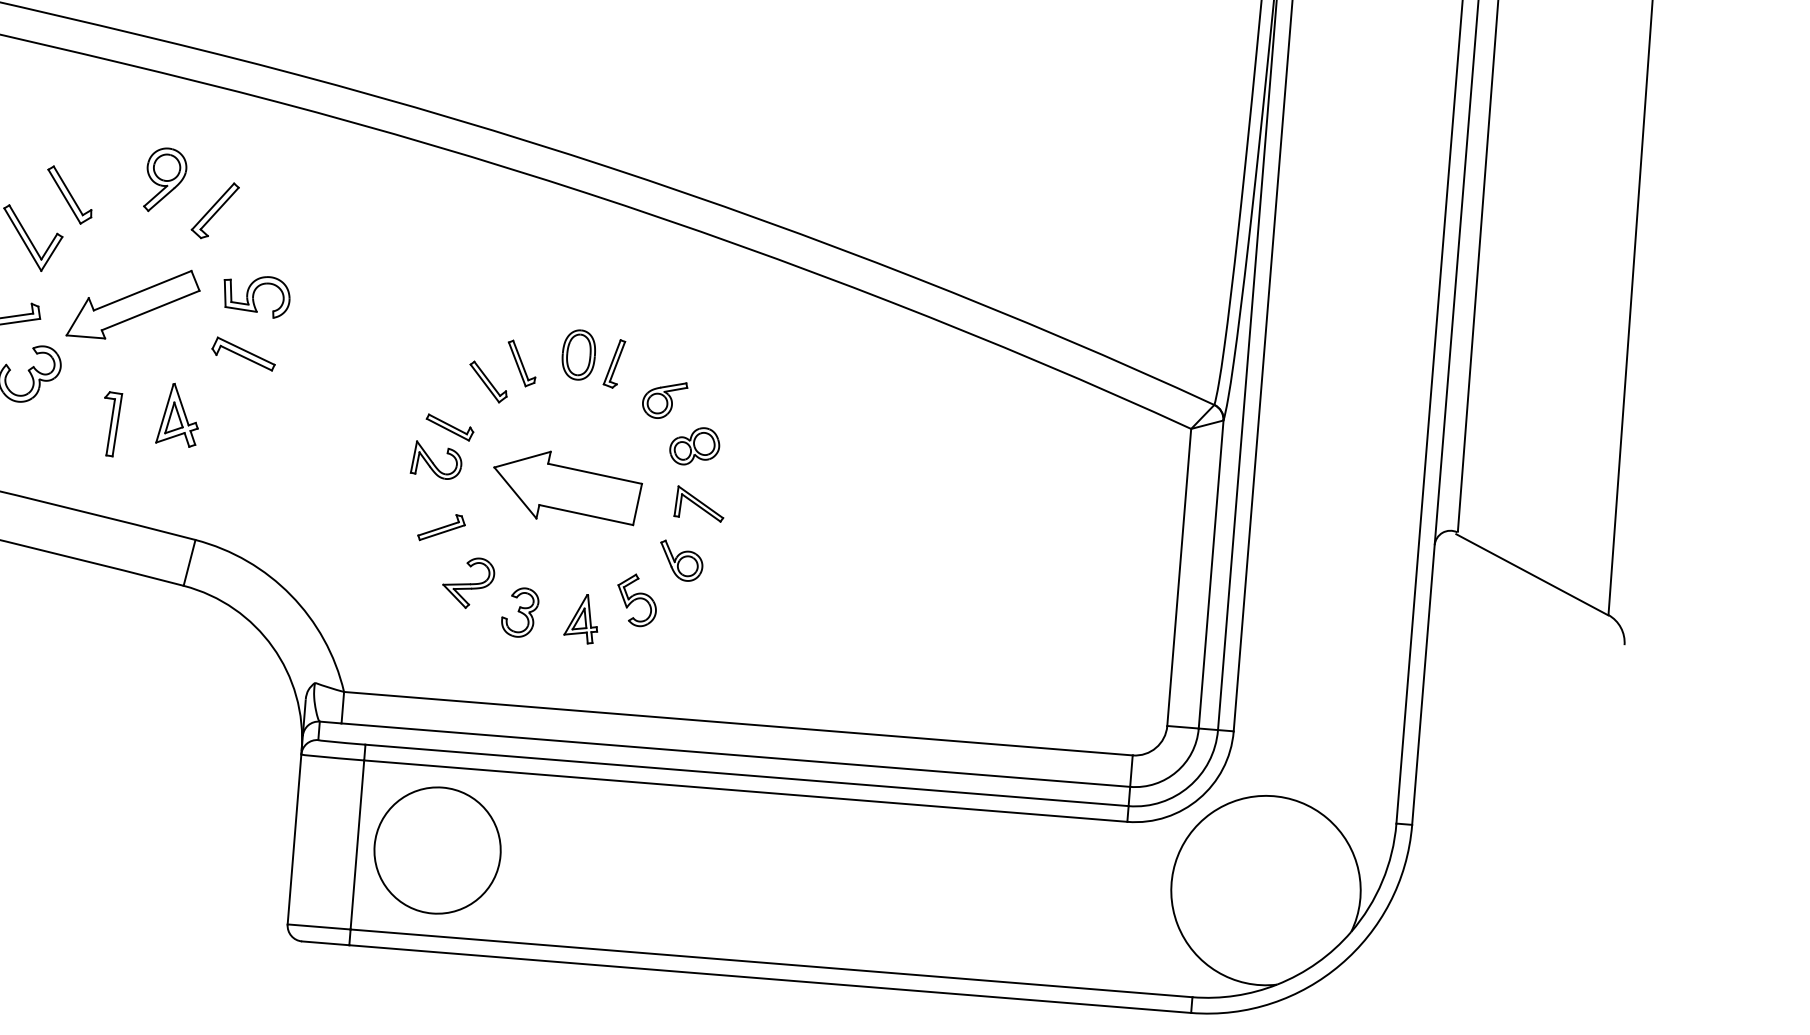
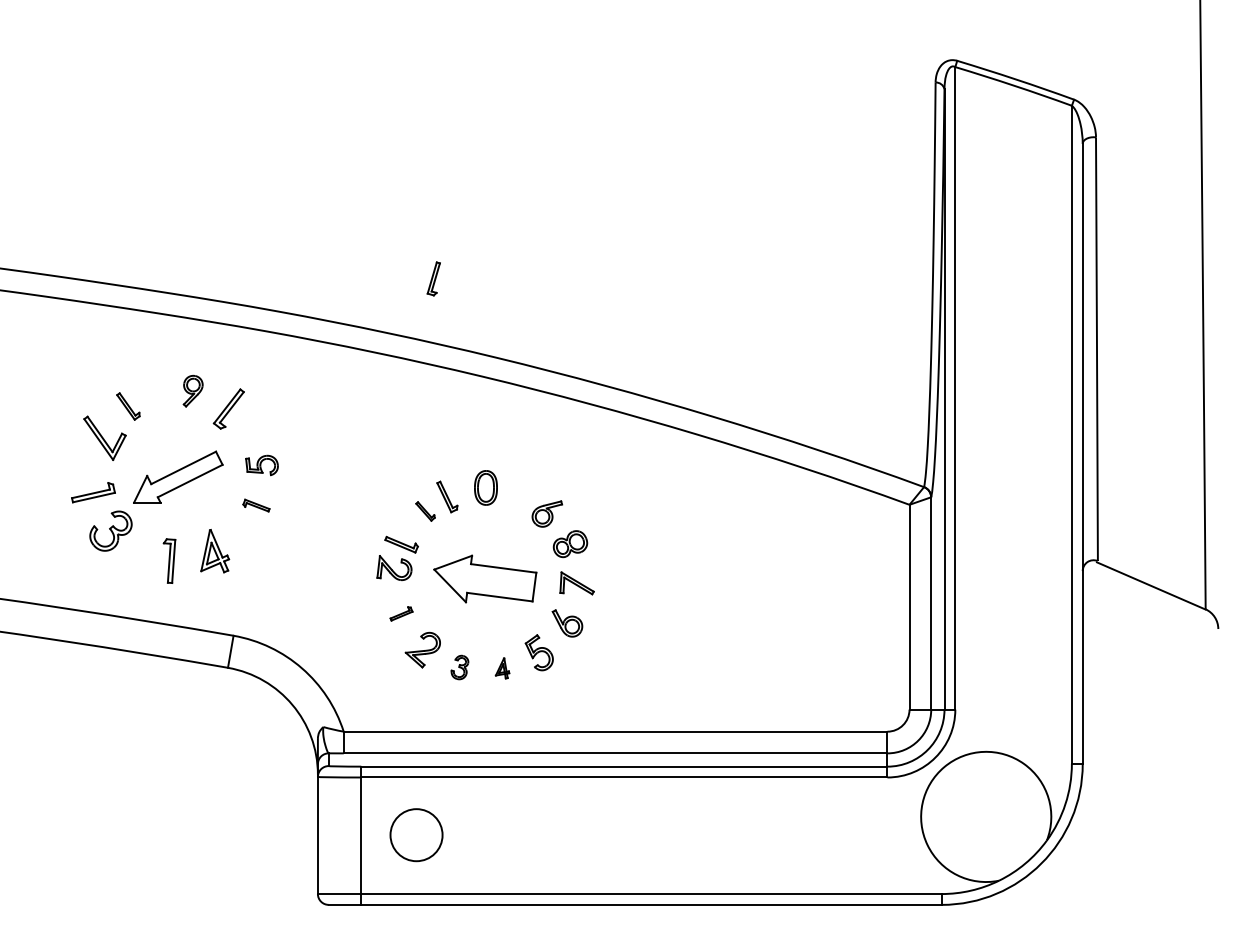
part: (164, 180) -> (192, 391), size x0.7
part: (69, 195) -> (128, 406), size x0.7
part: (255, 296) -> (261, 465), size x0.7
part: (243, 353) -> (256, 505), size x0.6
part: (613, 363) -> (433, 278), moved
part: (488, 382) -> (425, 511), size x0.7
part: (441, 527) -> (401, 613), size x0.7
part: (519, 612) -> (459, 667), size x0.7
part: (581, 618) -> (502, 668), size x0.6
circle: (437, 849) -> (416, 834), size x0.6

